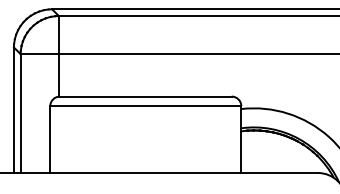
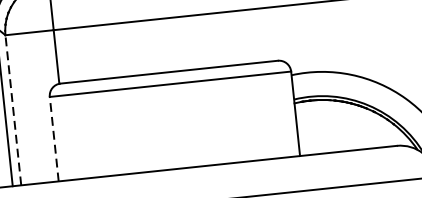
line: (20, 113) -> (13, 110), solid -> dashed
line: (50, 139) -> (54, 139), solid -> dashed

